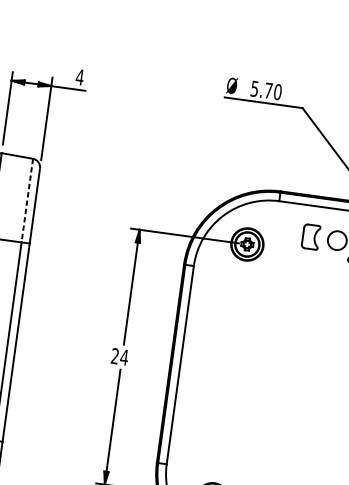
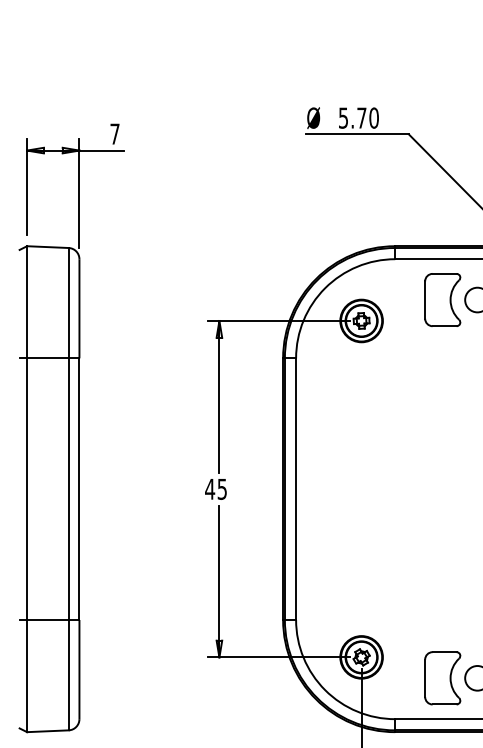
text: (80, 76) -> (115, 133), 4 -> 7
line: (27, 200) -> (68, 303), dashed -> solid
part: (310, 236) -> (442, 299), size x1.67
text: (120, 356) -> (216, 488), 24 -> 45

